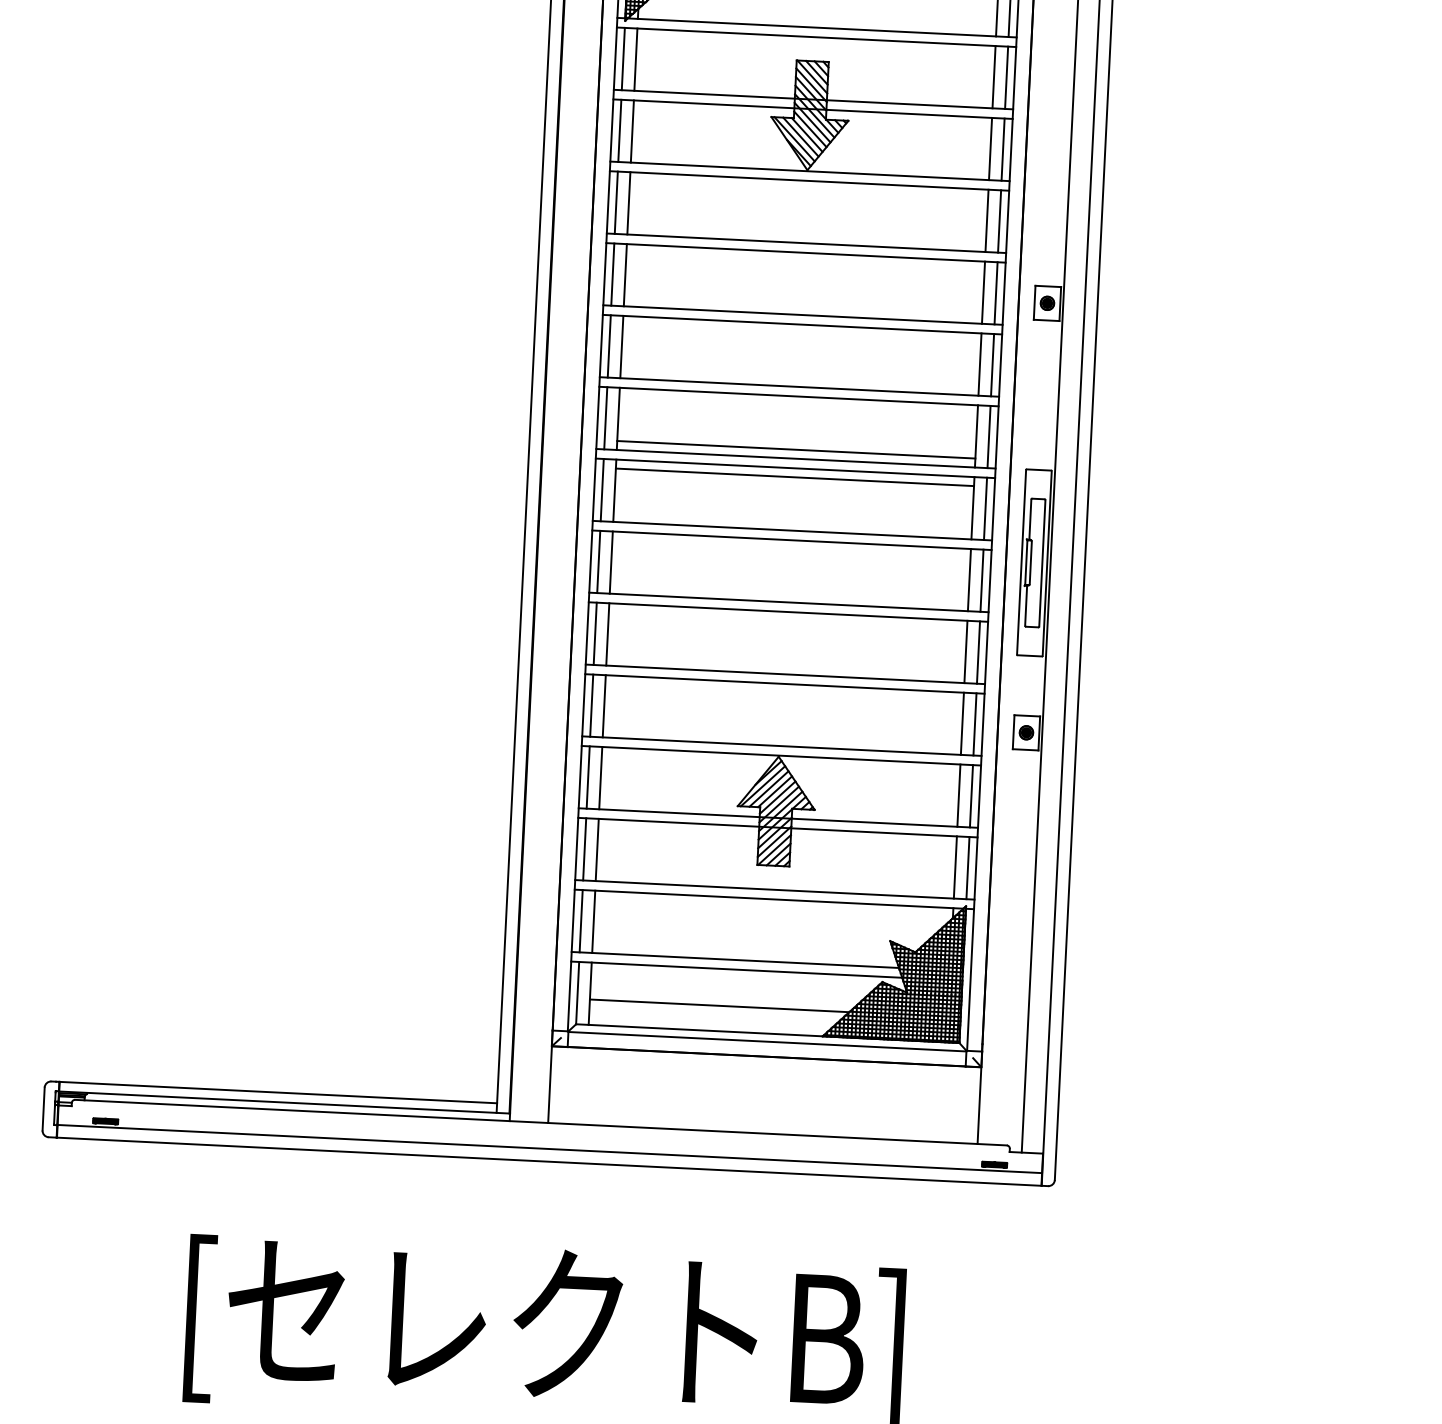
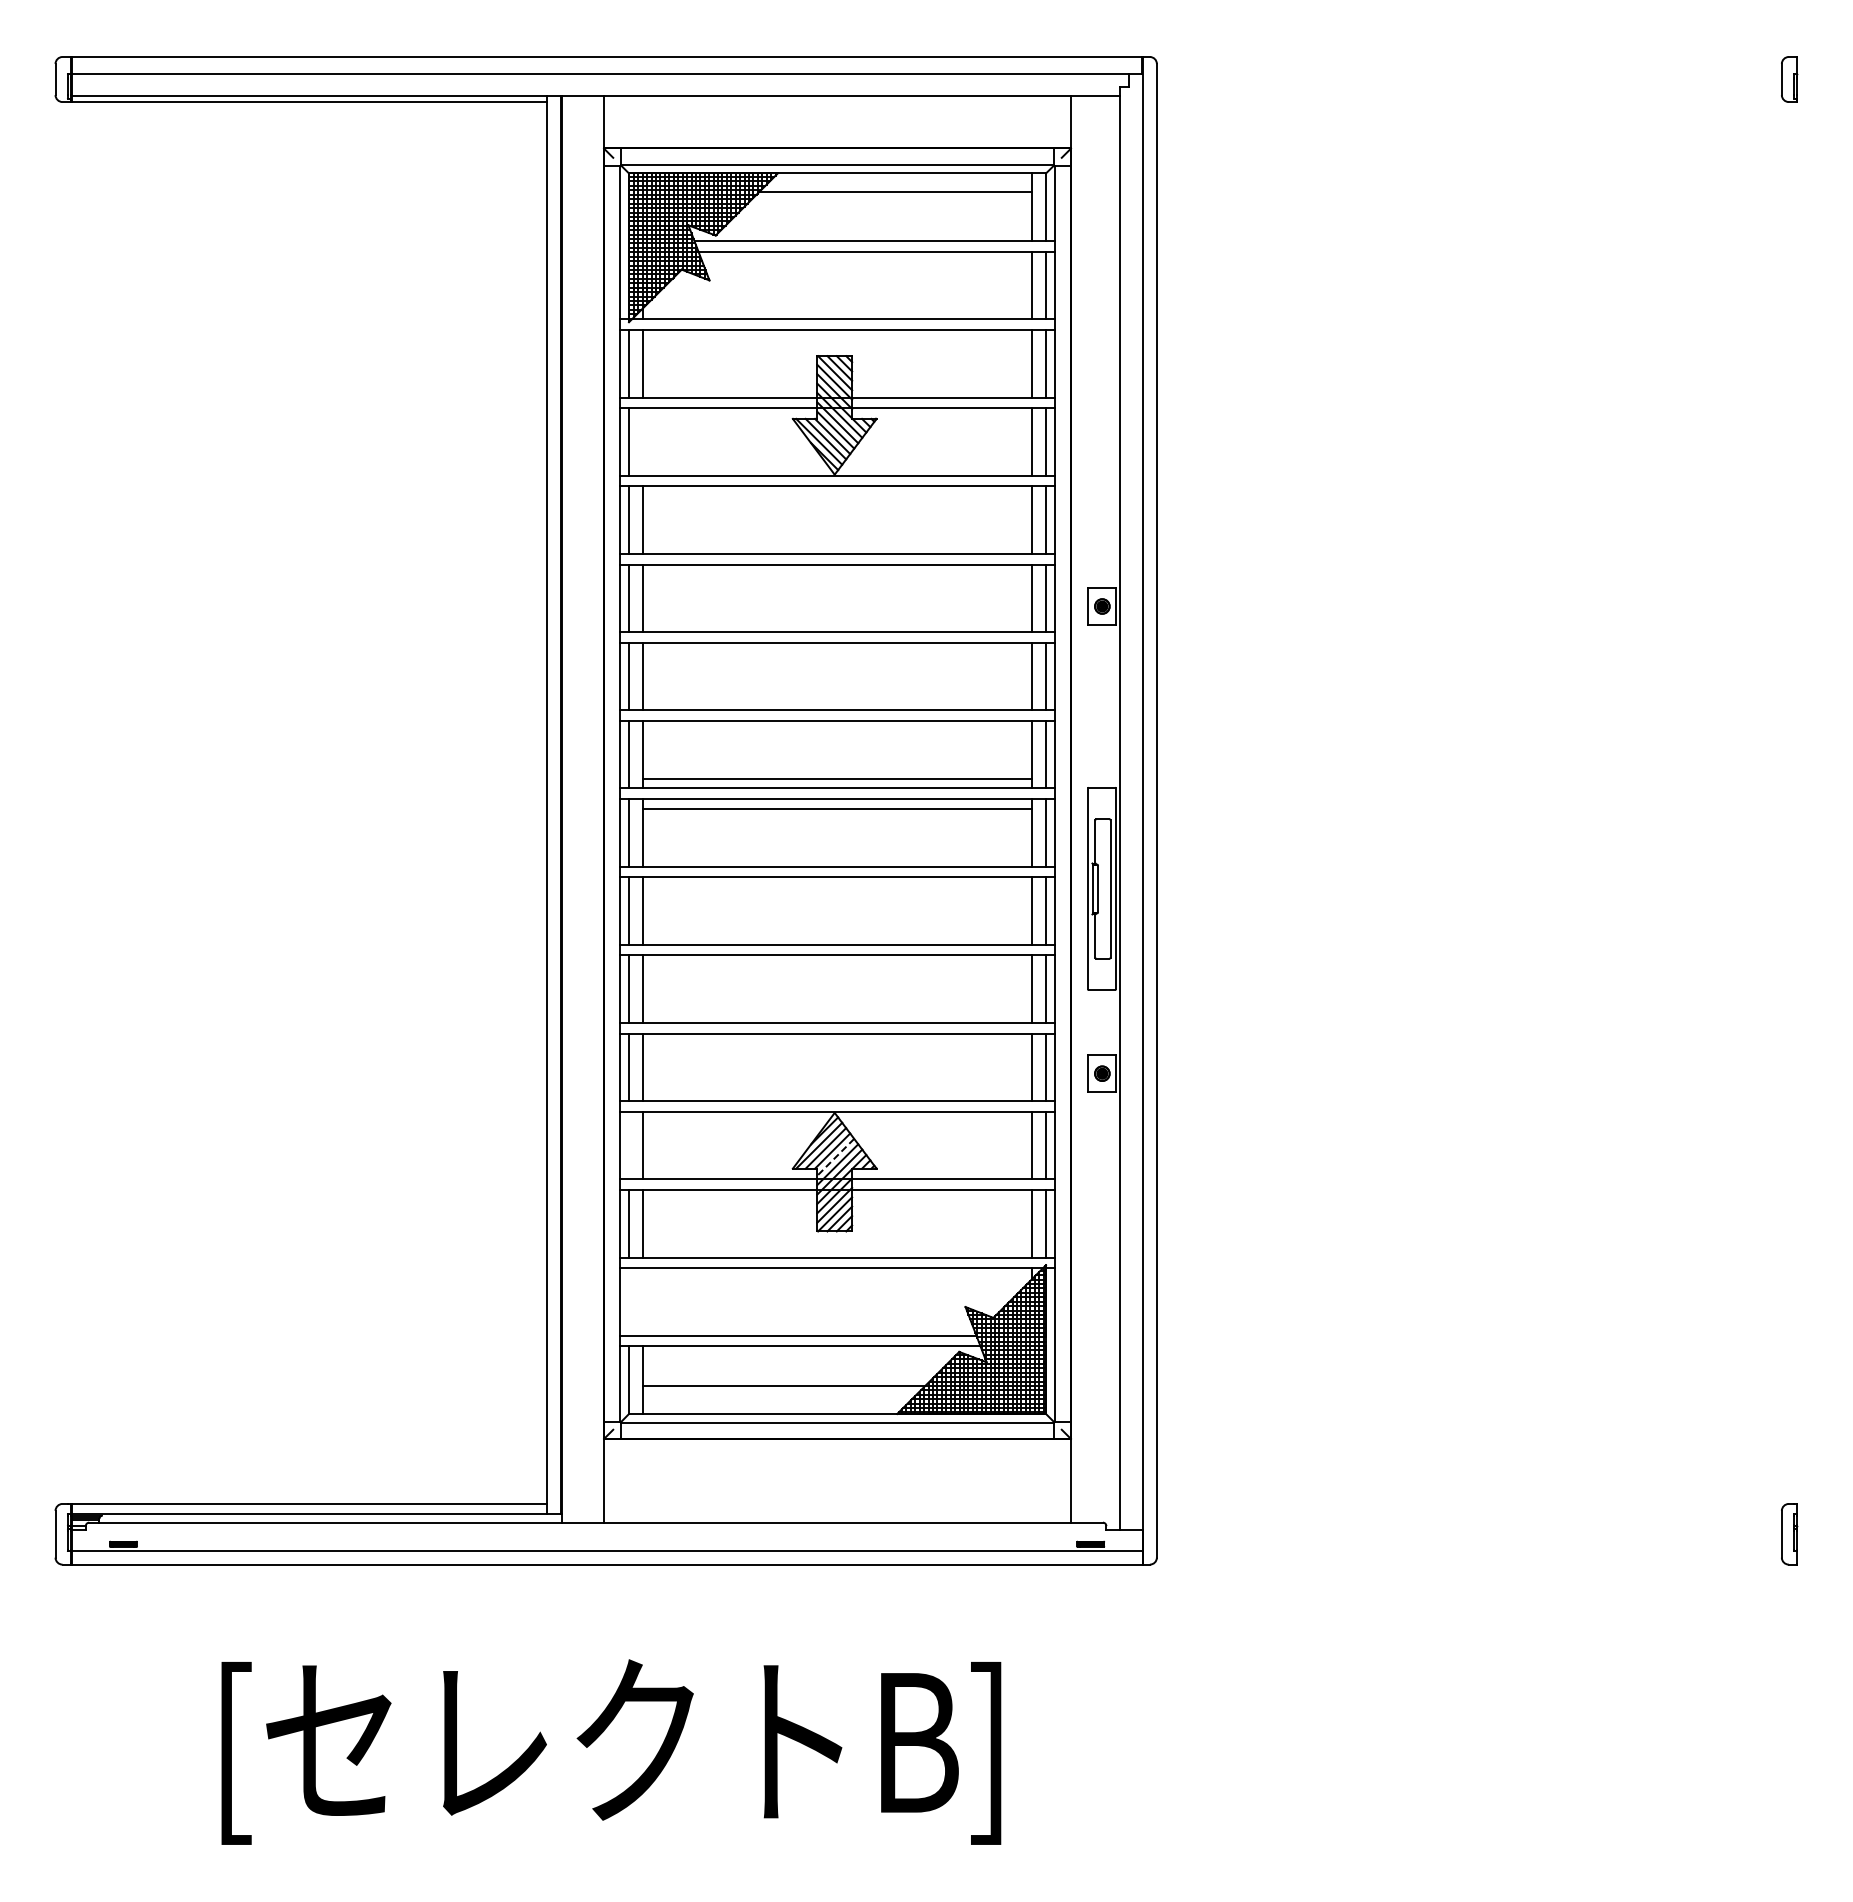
line: (632, 131) -> (642, 441), removed
line: (588, 777) -> (629, 1145), removed
line: (777, 797) -> (835, 1157), solid -> dashed
line: (581, 920) -> (629, 1301), removed
line: (593, 921) -> (642, 1301), removed

